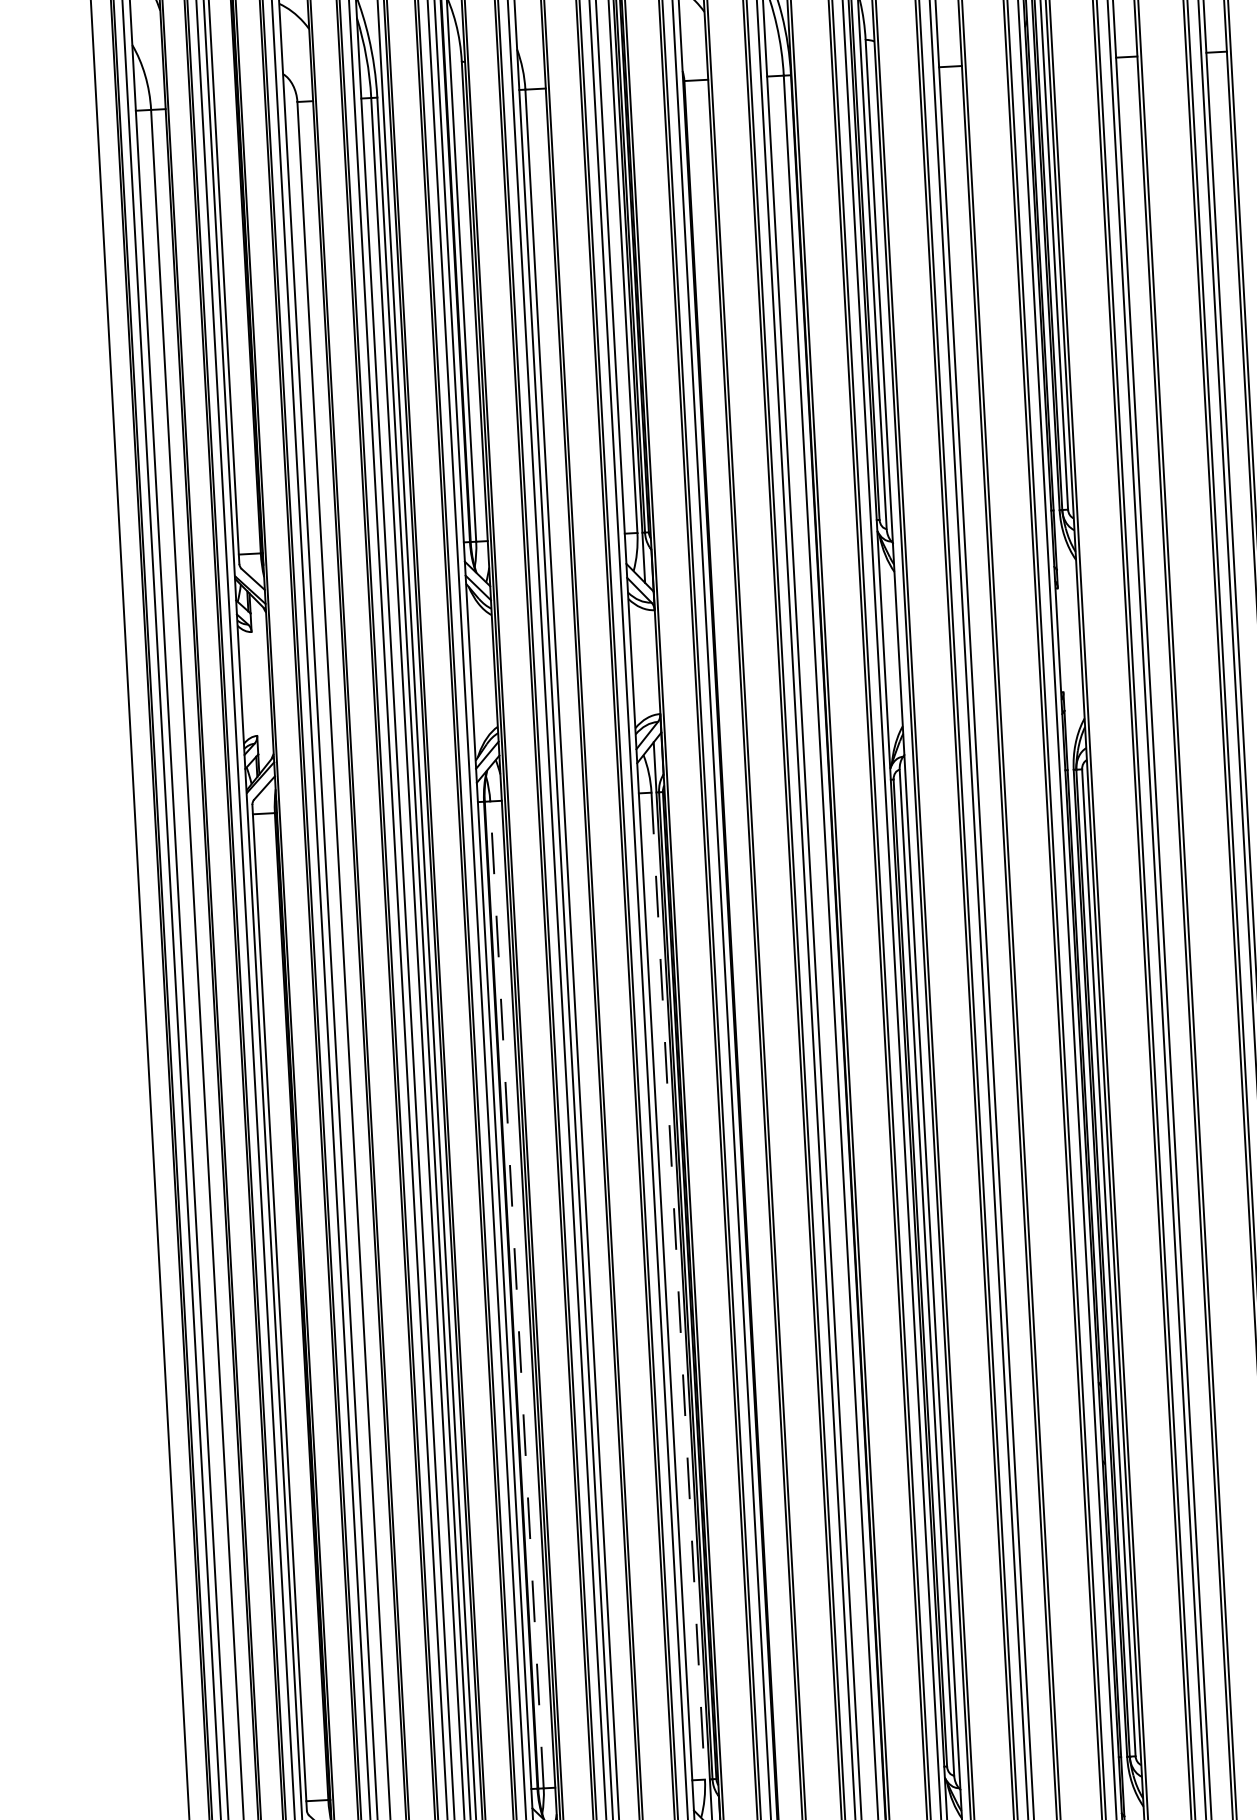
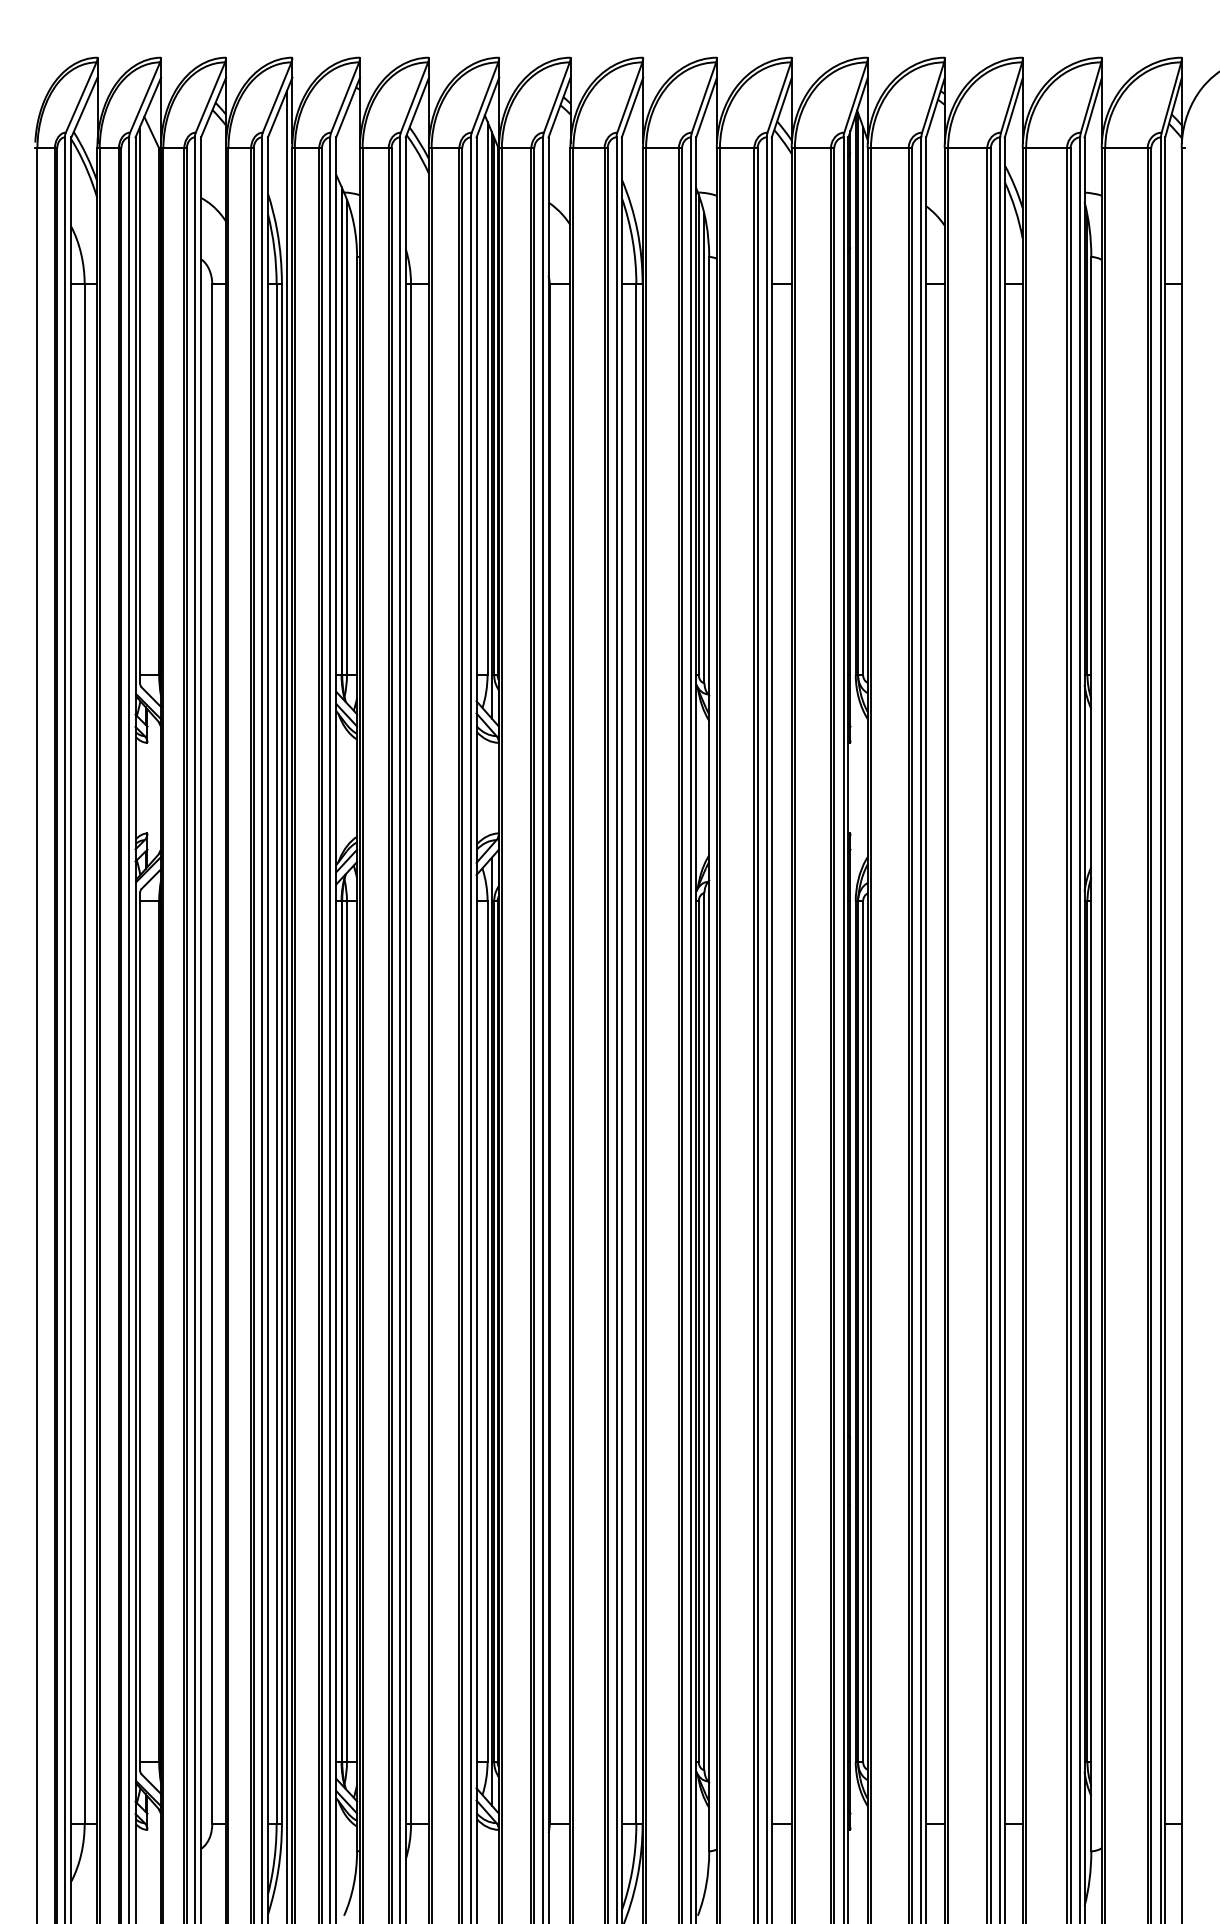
line: (678, 1287) -> (487, 1332), dashed -> solid
line: (516, 1294) -> (346, 1331), dashed -> solid

